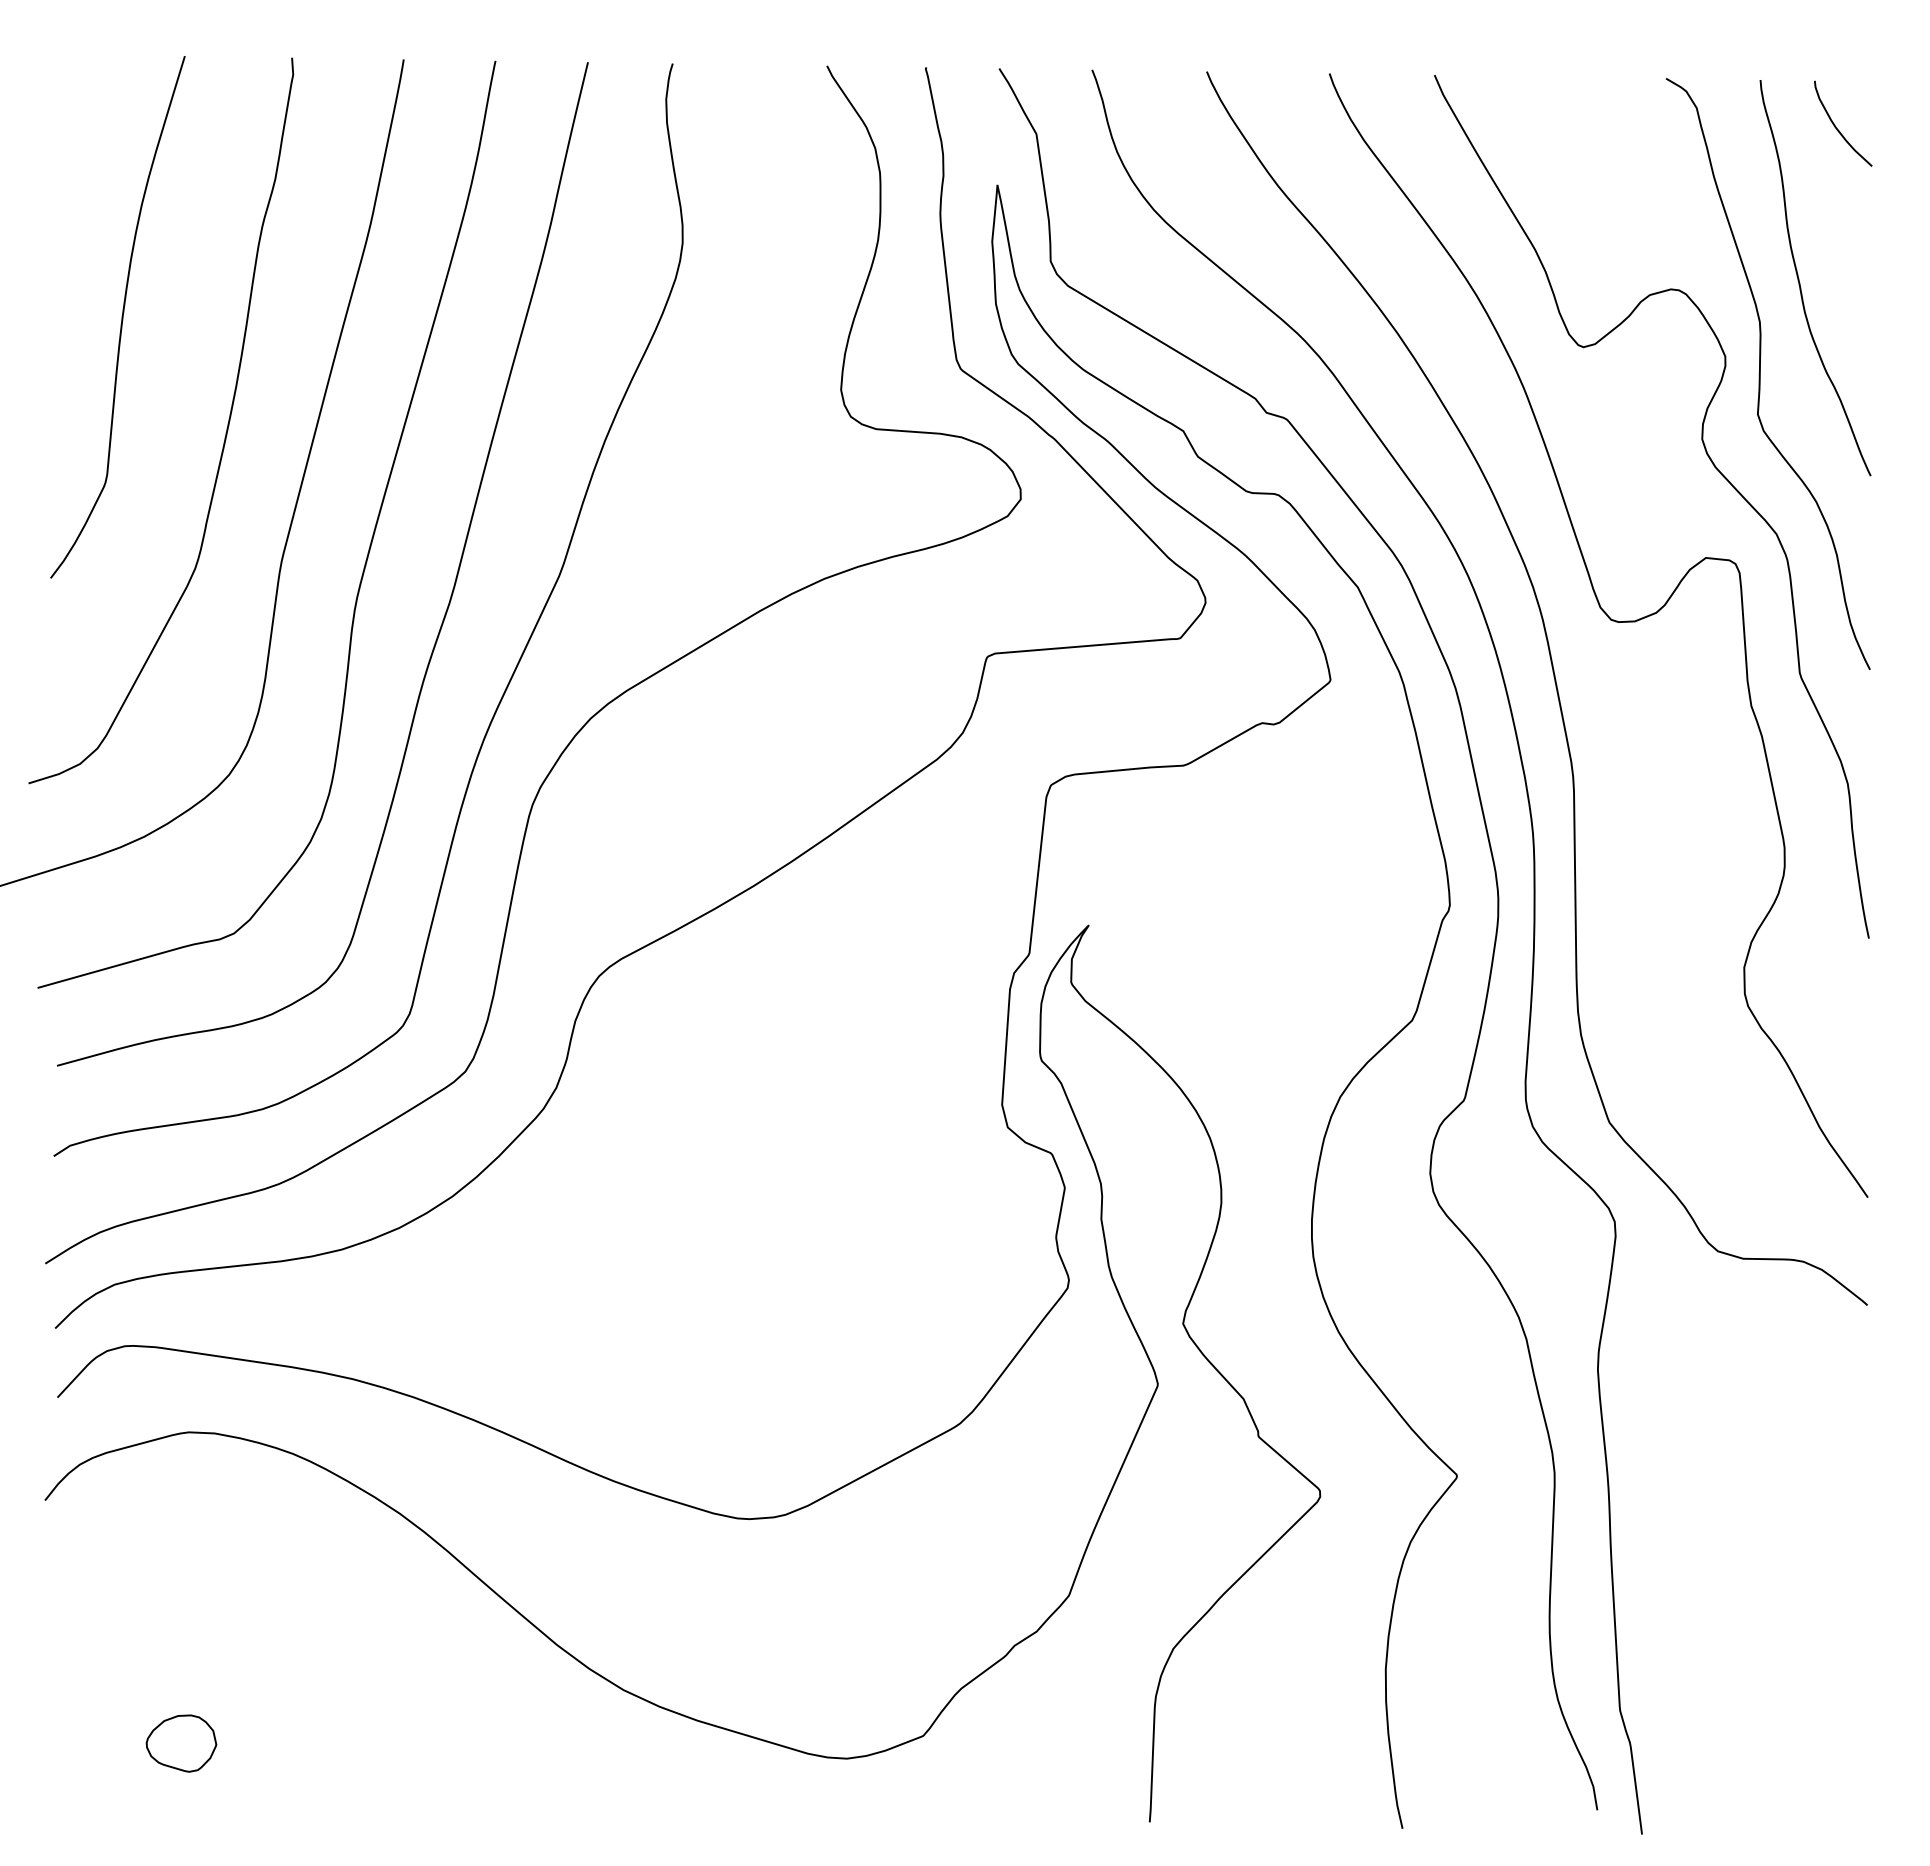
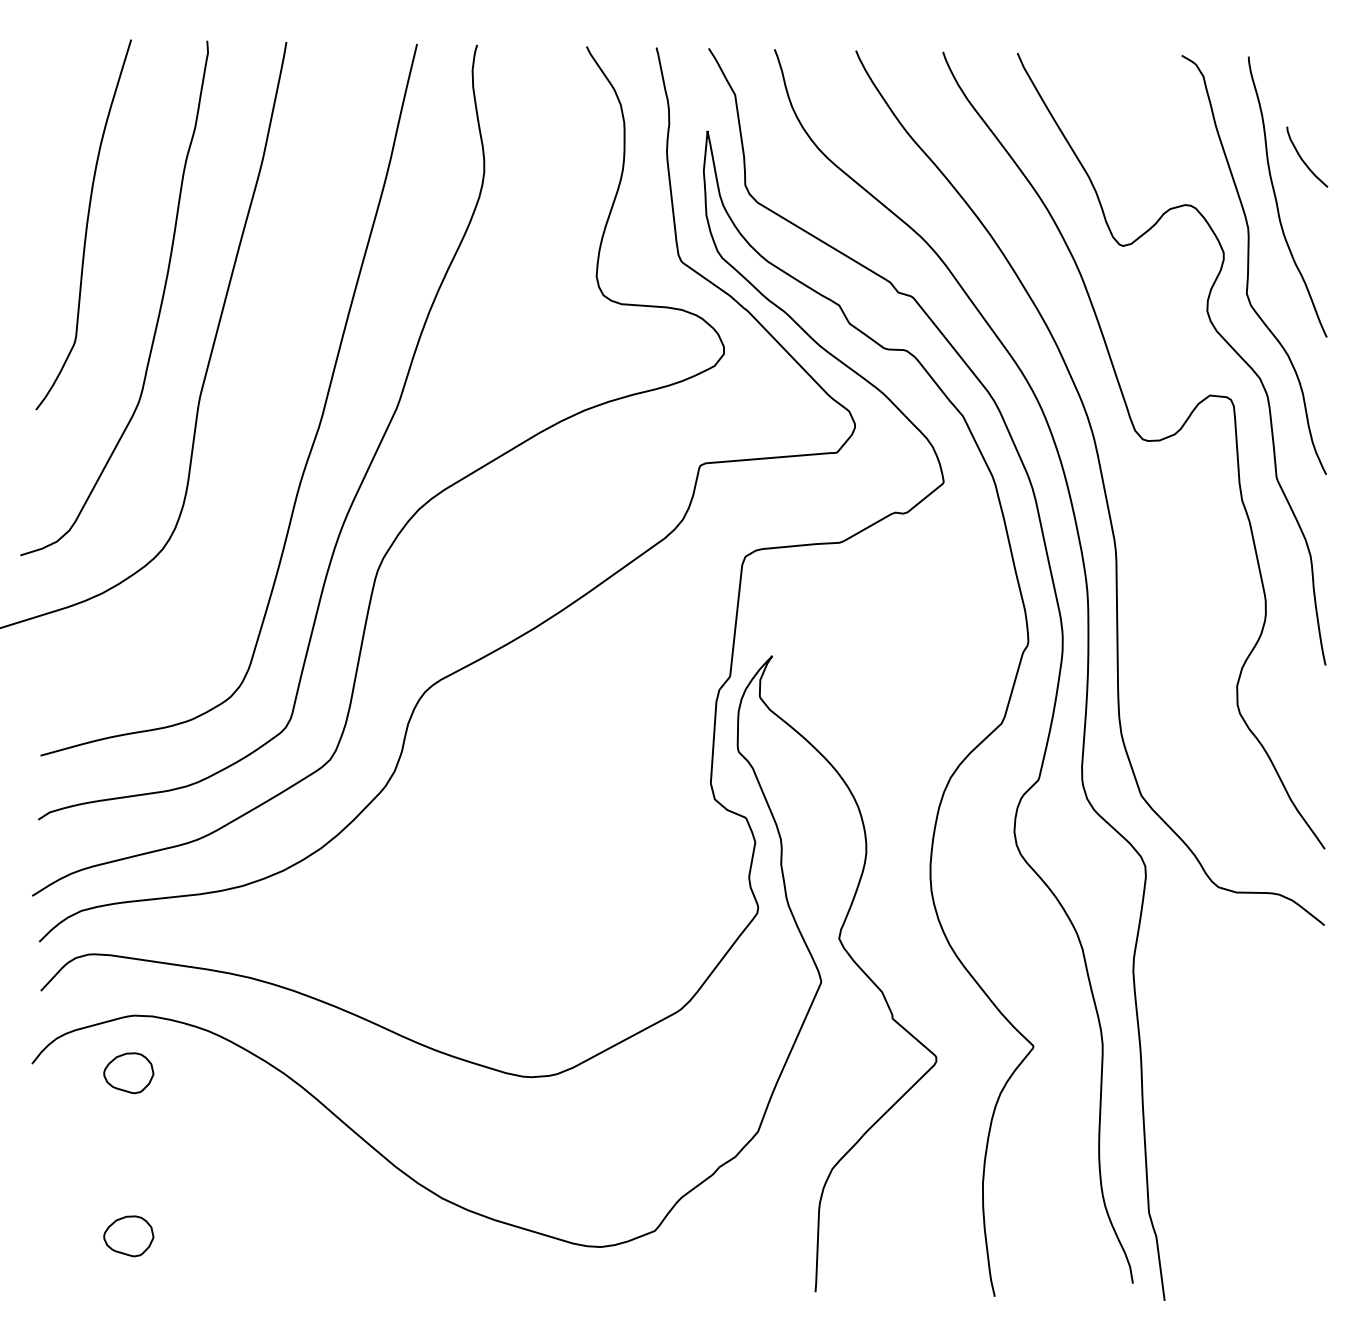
curve: (1836, 126) -> (1302, 159), moved
curve: (367, 552) -> (260, 391), removed
part: (181, 1513) -> (128, 1073), added

